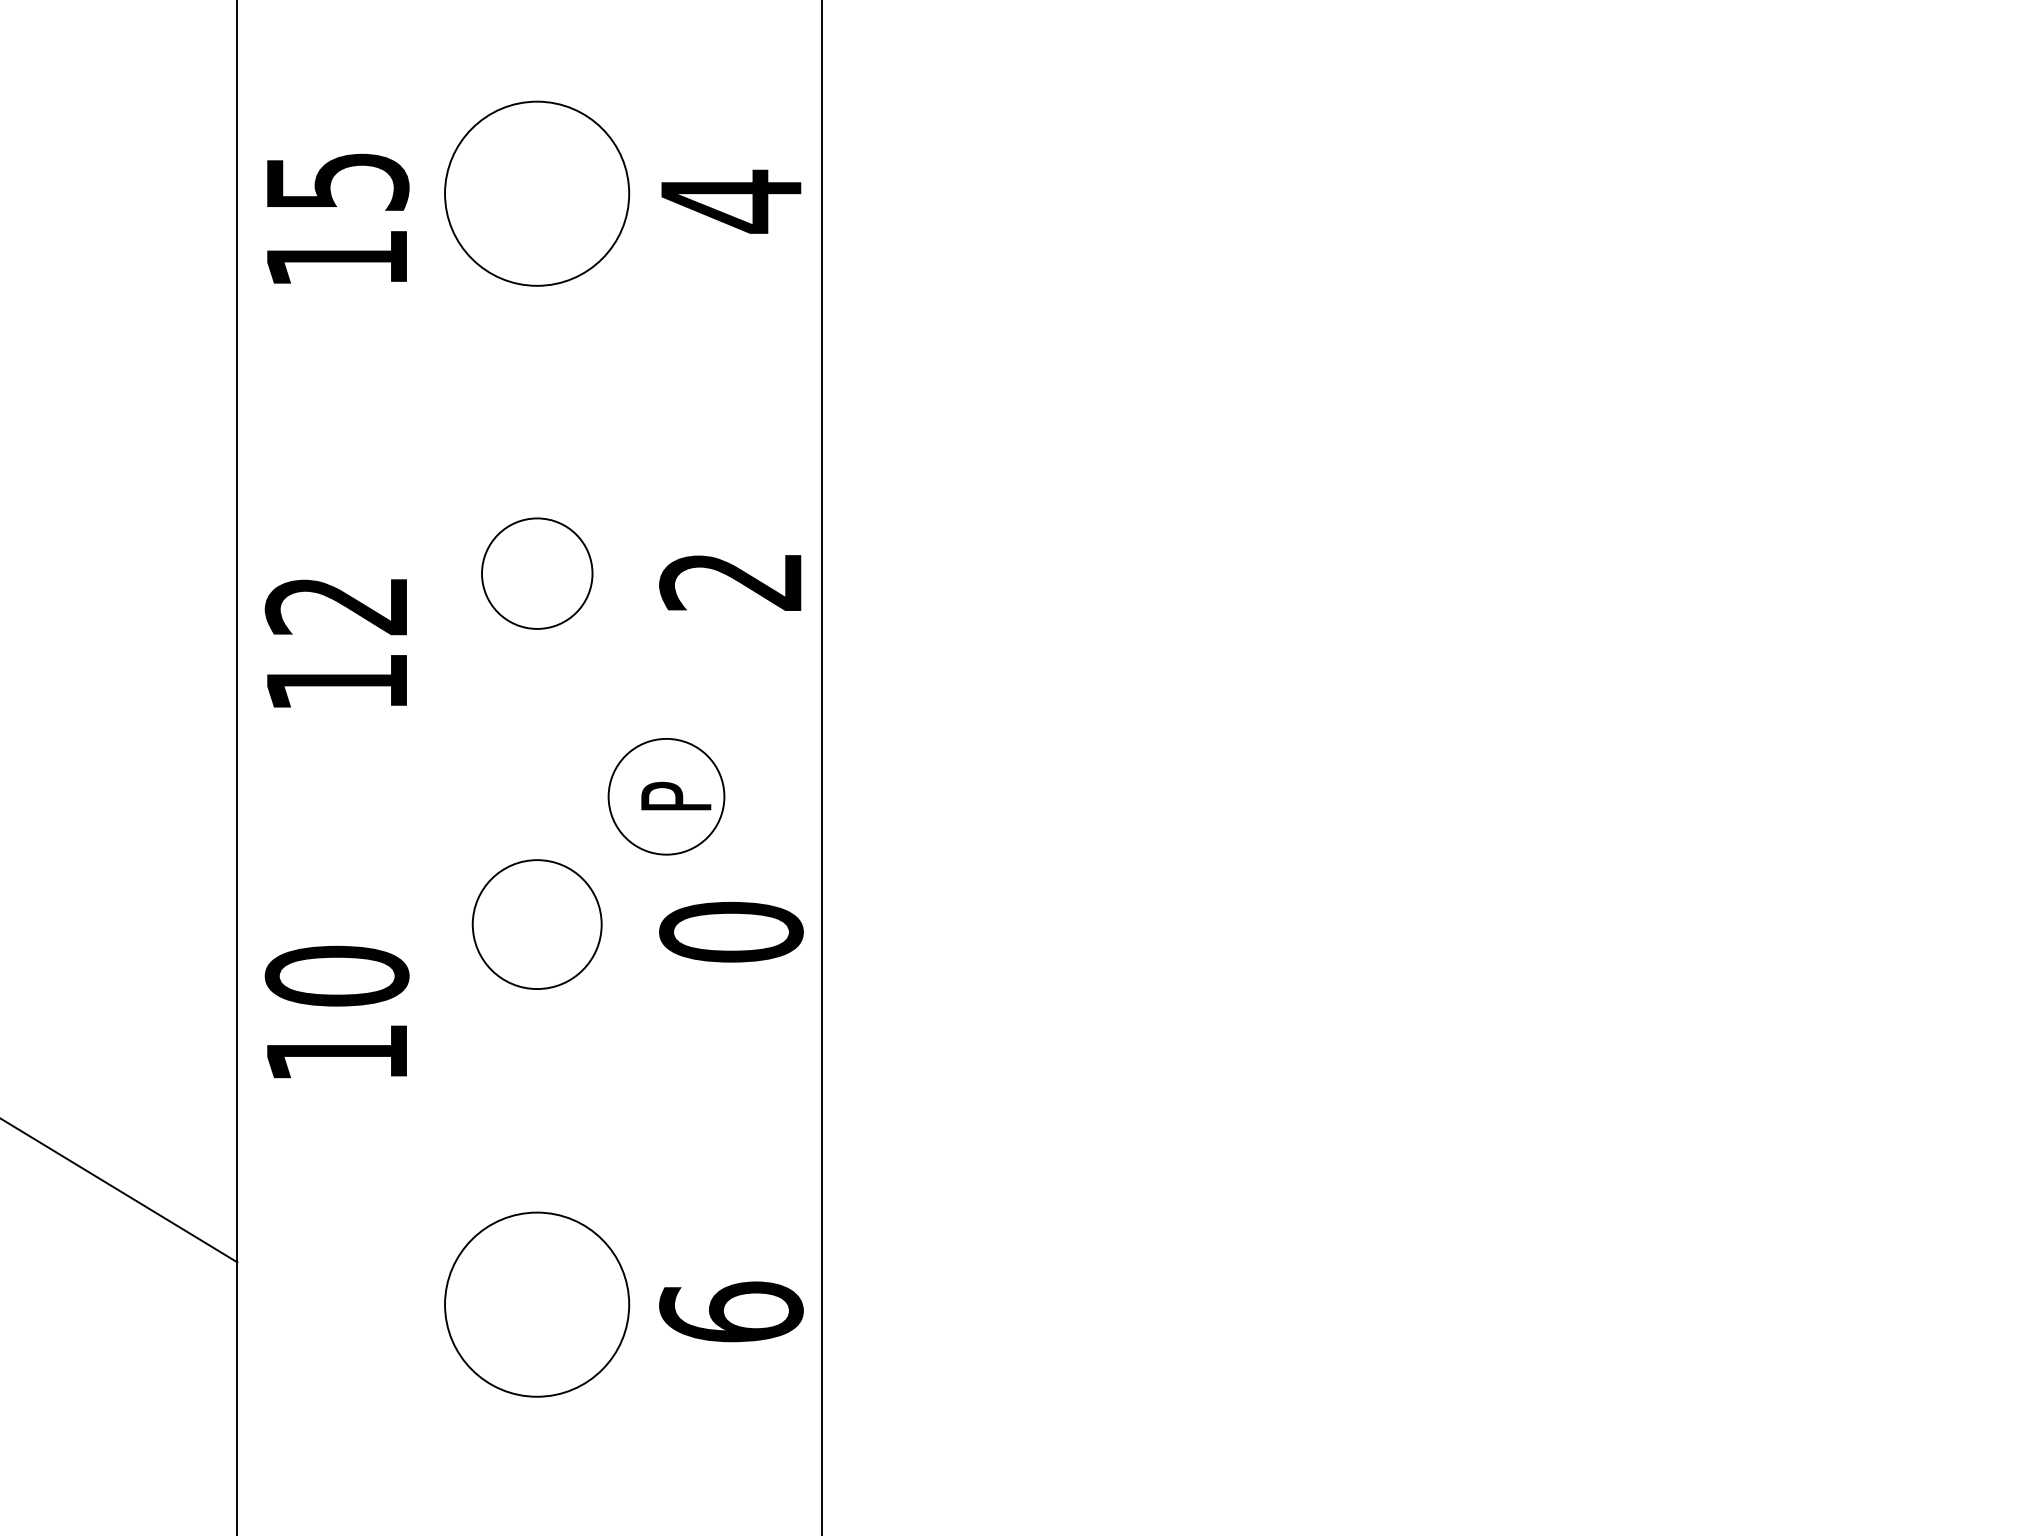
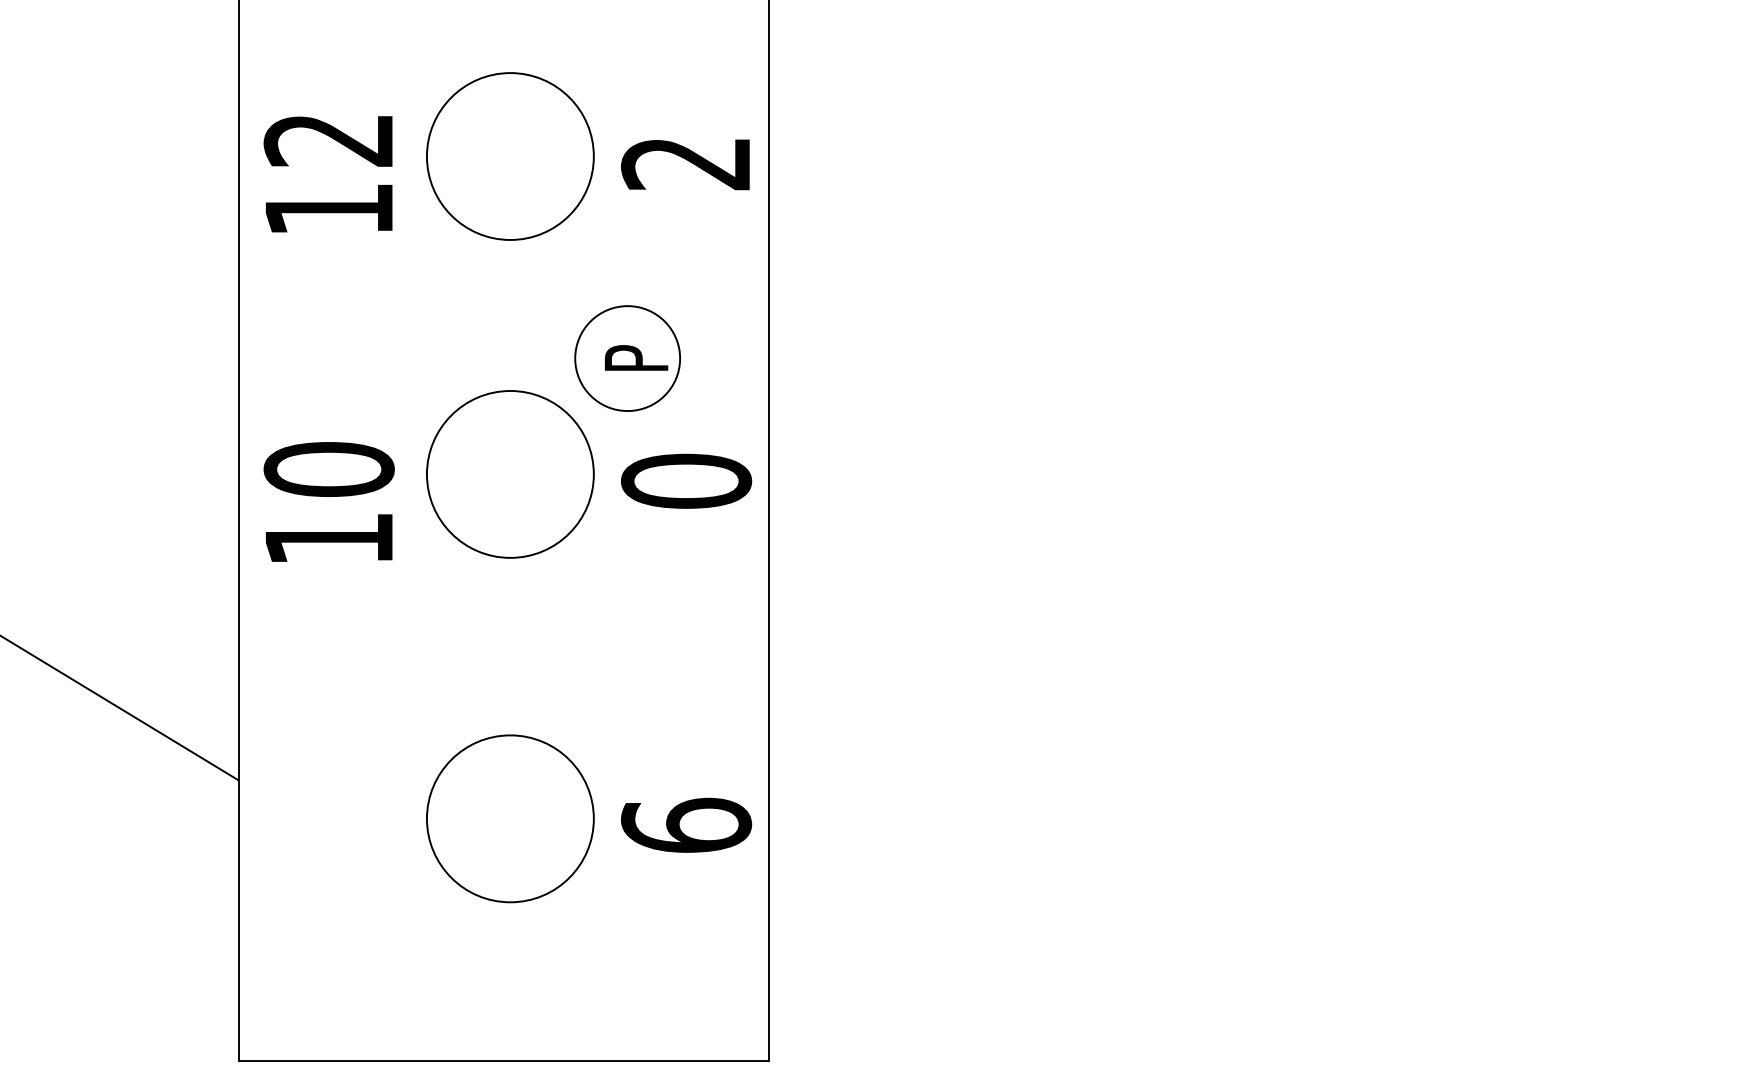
circle: (537, 573) -> (510, 156), size x1.67
text: (335, 643) -> (327, 174), moved
circle: (537, 924) -> (510, 474), size x1.43
text: (336, 1011) -> (328, 501), moved

